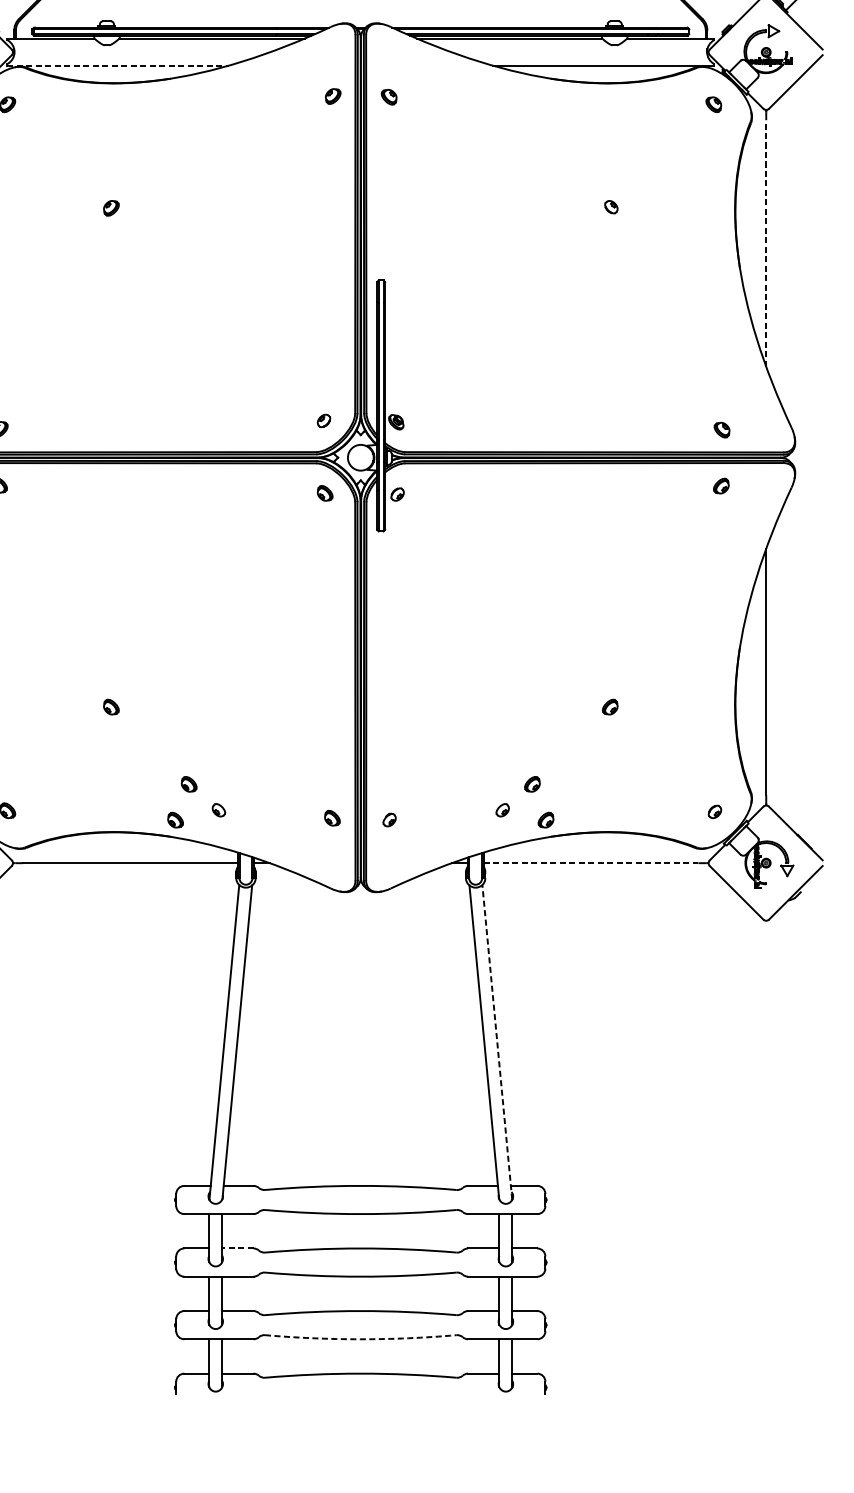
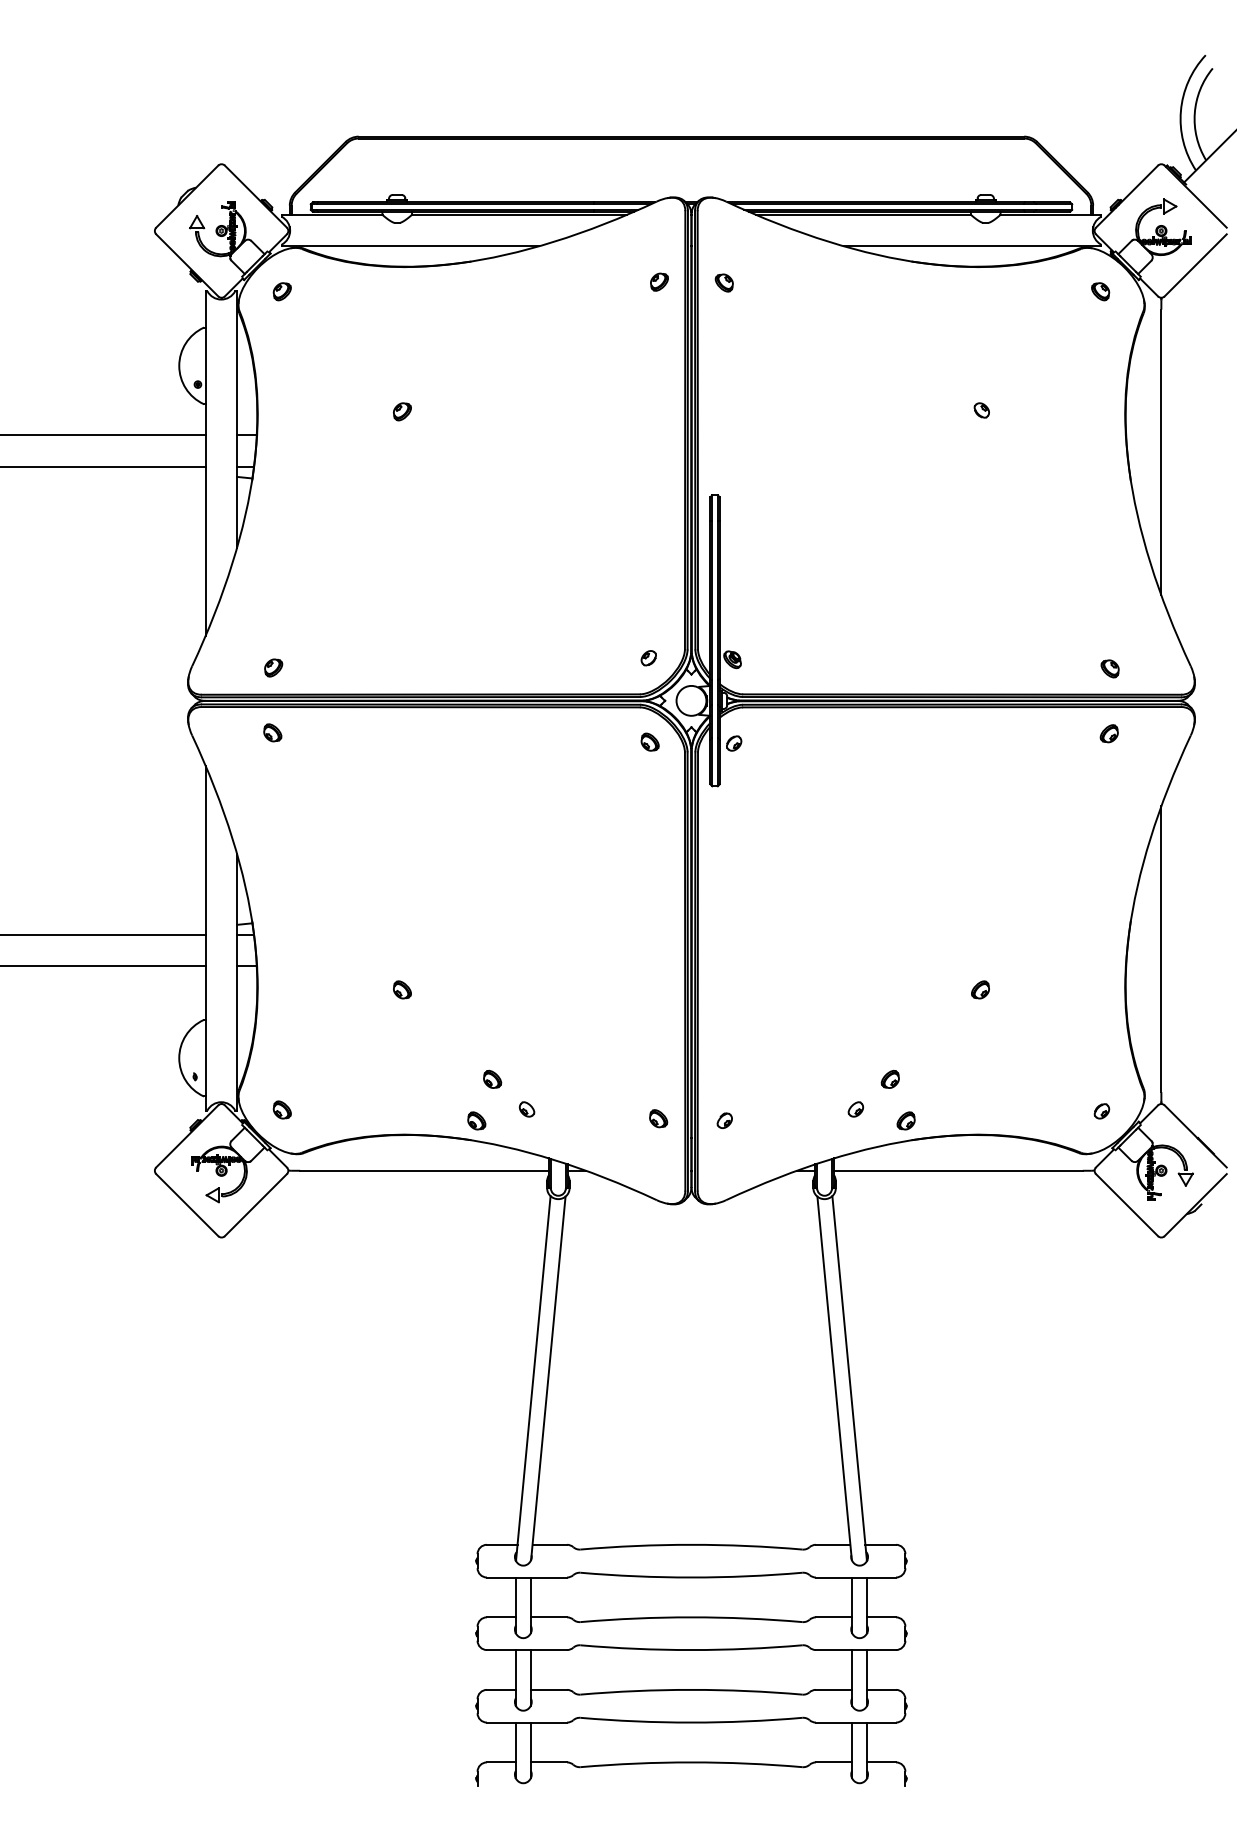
line: (118, 65) -> (410, 246), dashed -> solid
line: (766, 243) -> (1161, 452), dashed -> solid
line: (591, 862) -> (958, 1170), dashed -> solid
line: (497, 1041) -> (849, 1377), dashed -> solid
line: (237, 1248) -> (548, 1617), dashed -> solid
arc: (360, 1339) -> (691, 1722), dashed -> solid

